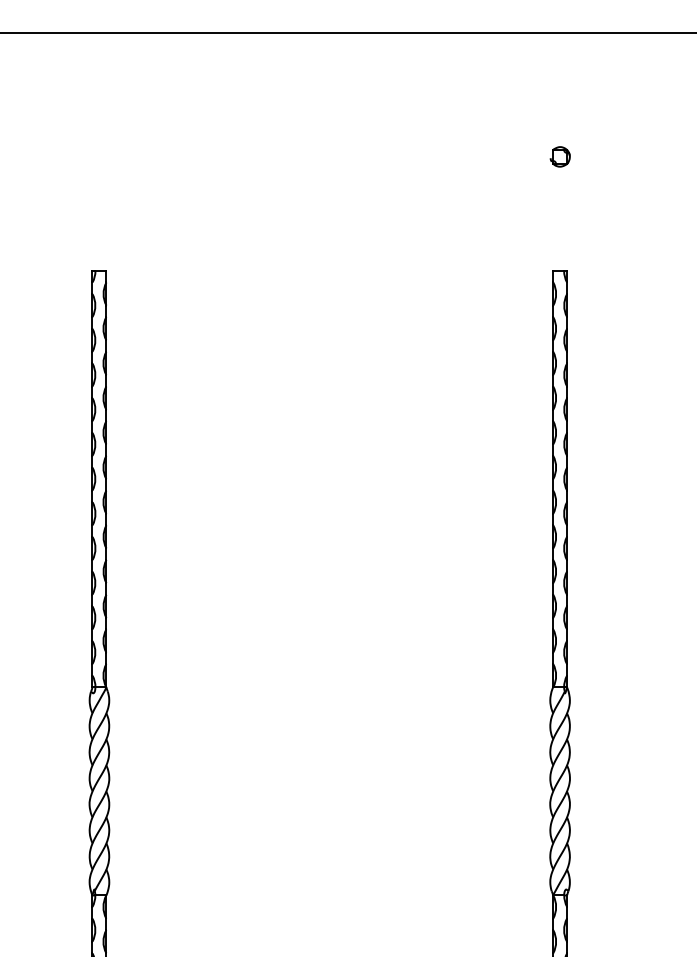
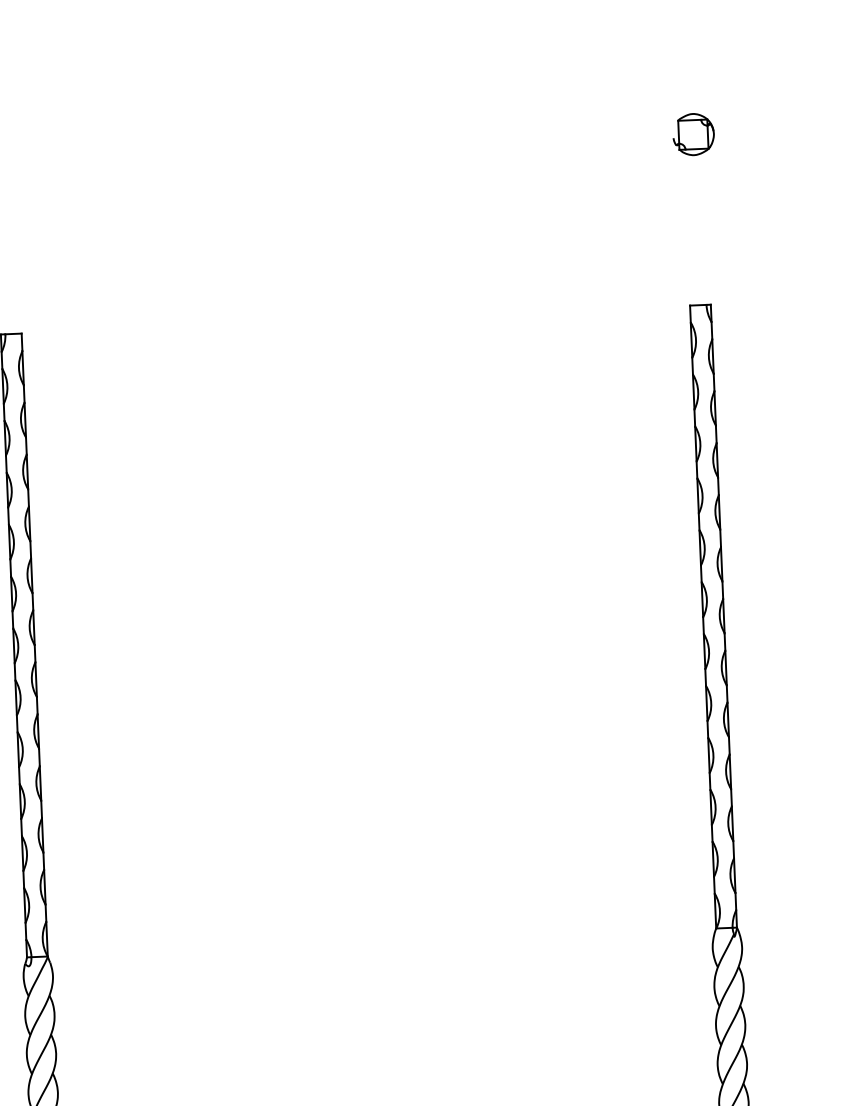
part: (559, 156) -> (692, 134), size x1.4

